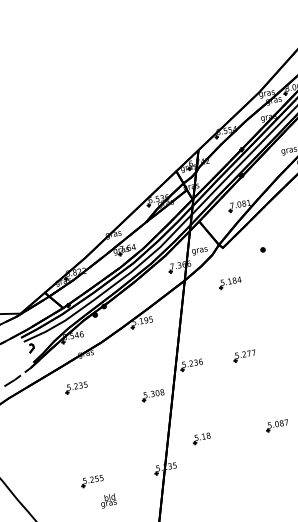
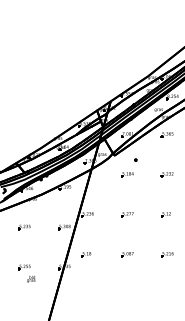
part: (230, 282) -> (127, 174), moved
part: (244, 355) -> (127, 214), moved
part: (76, 388) -> (24, 227), moved

